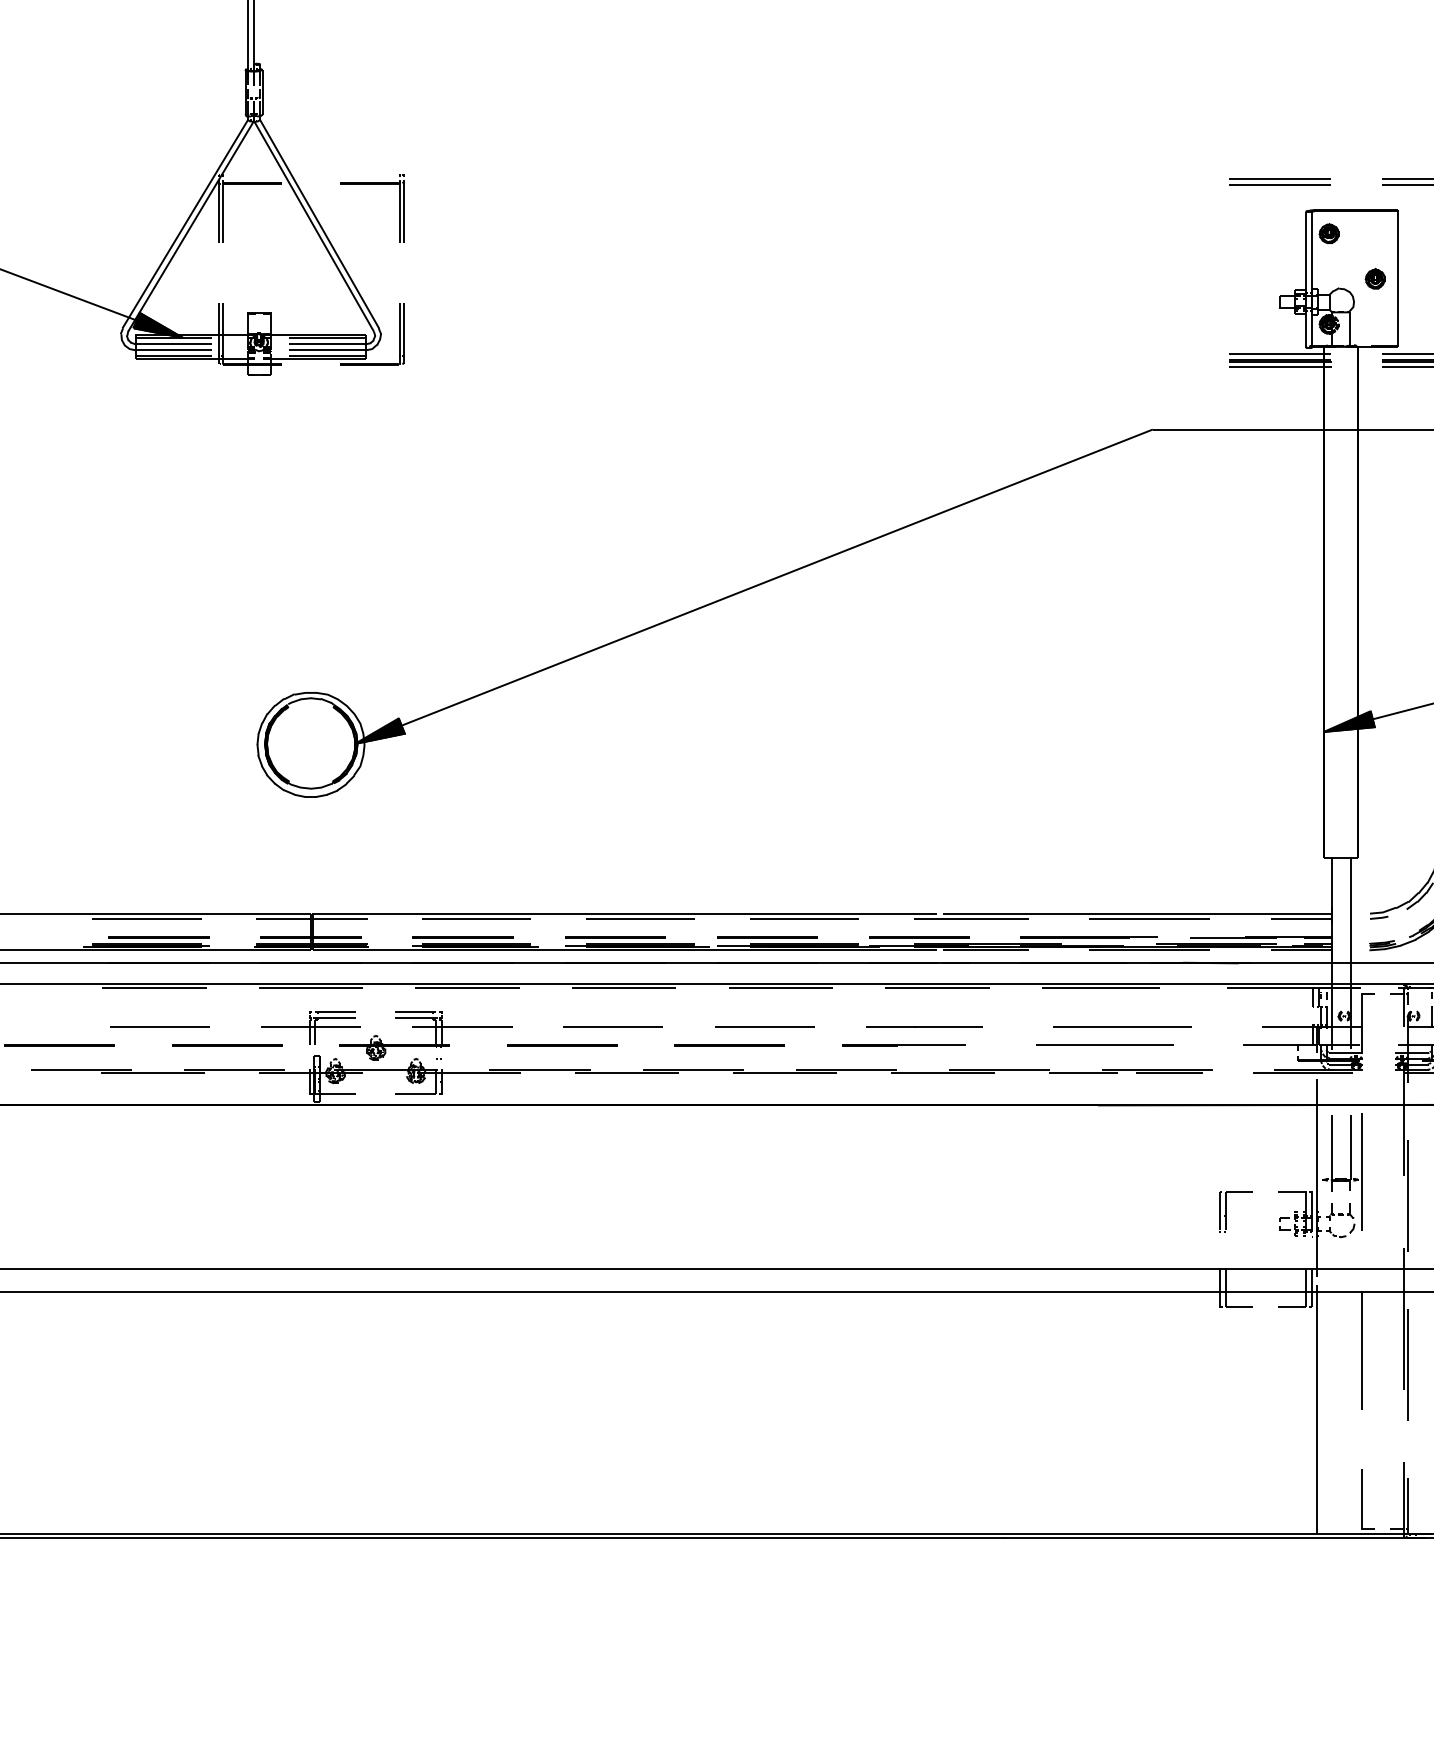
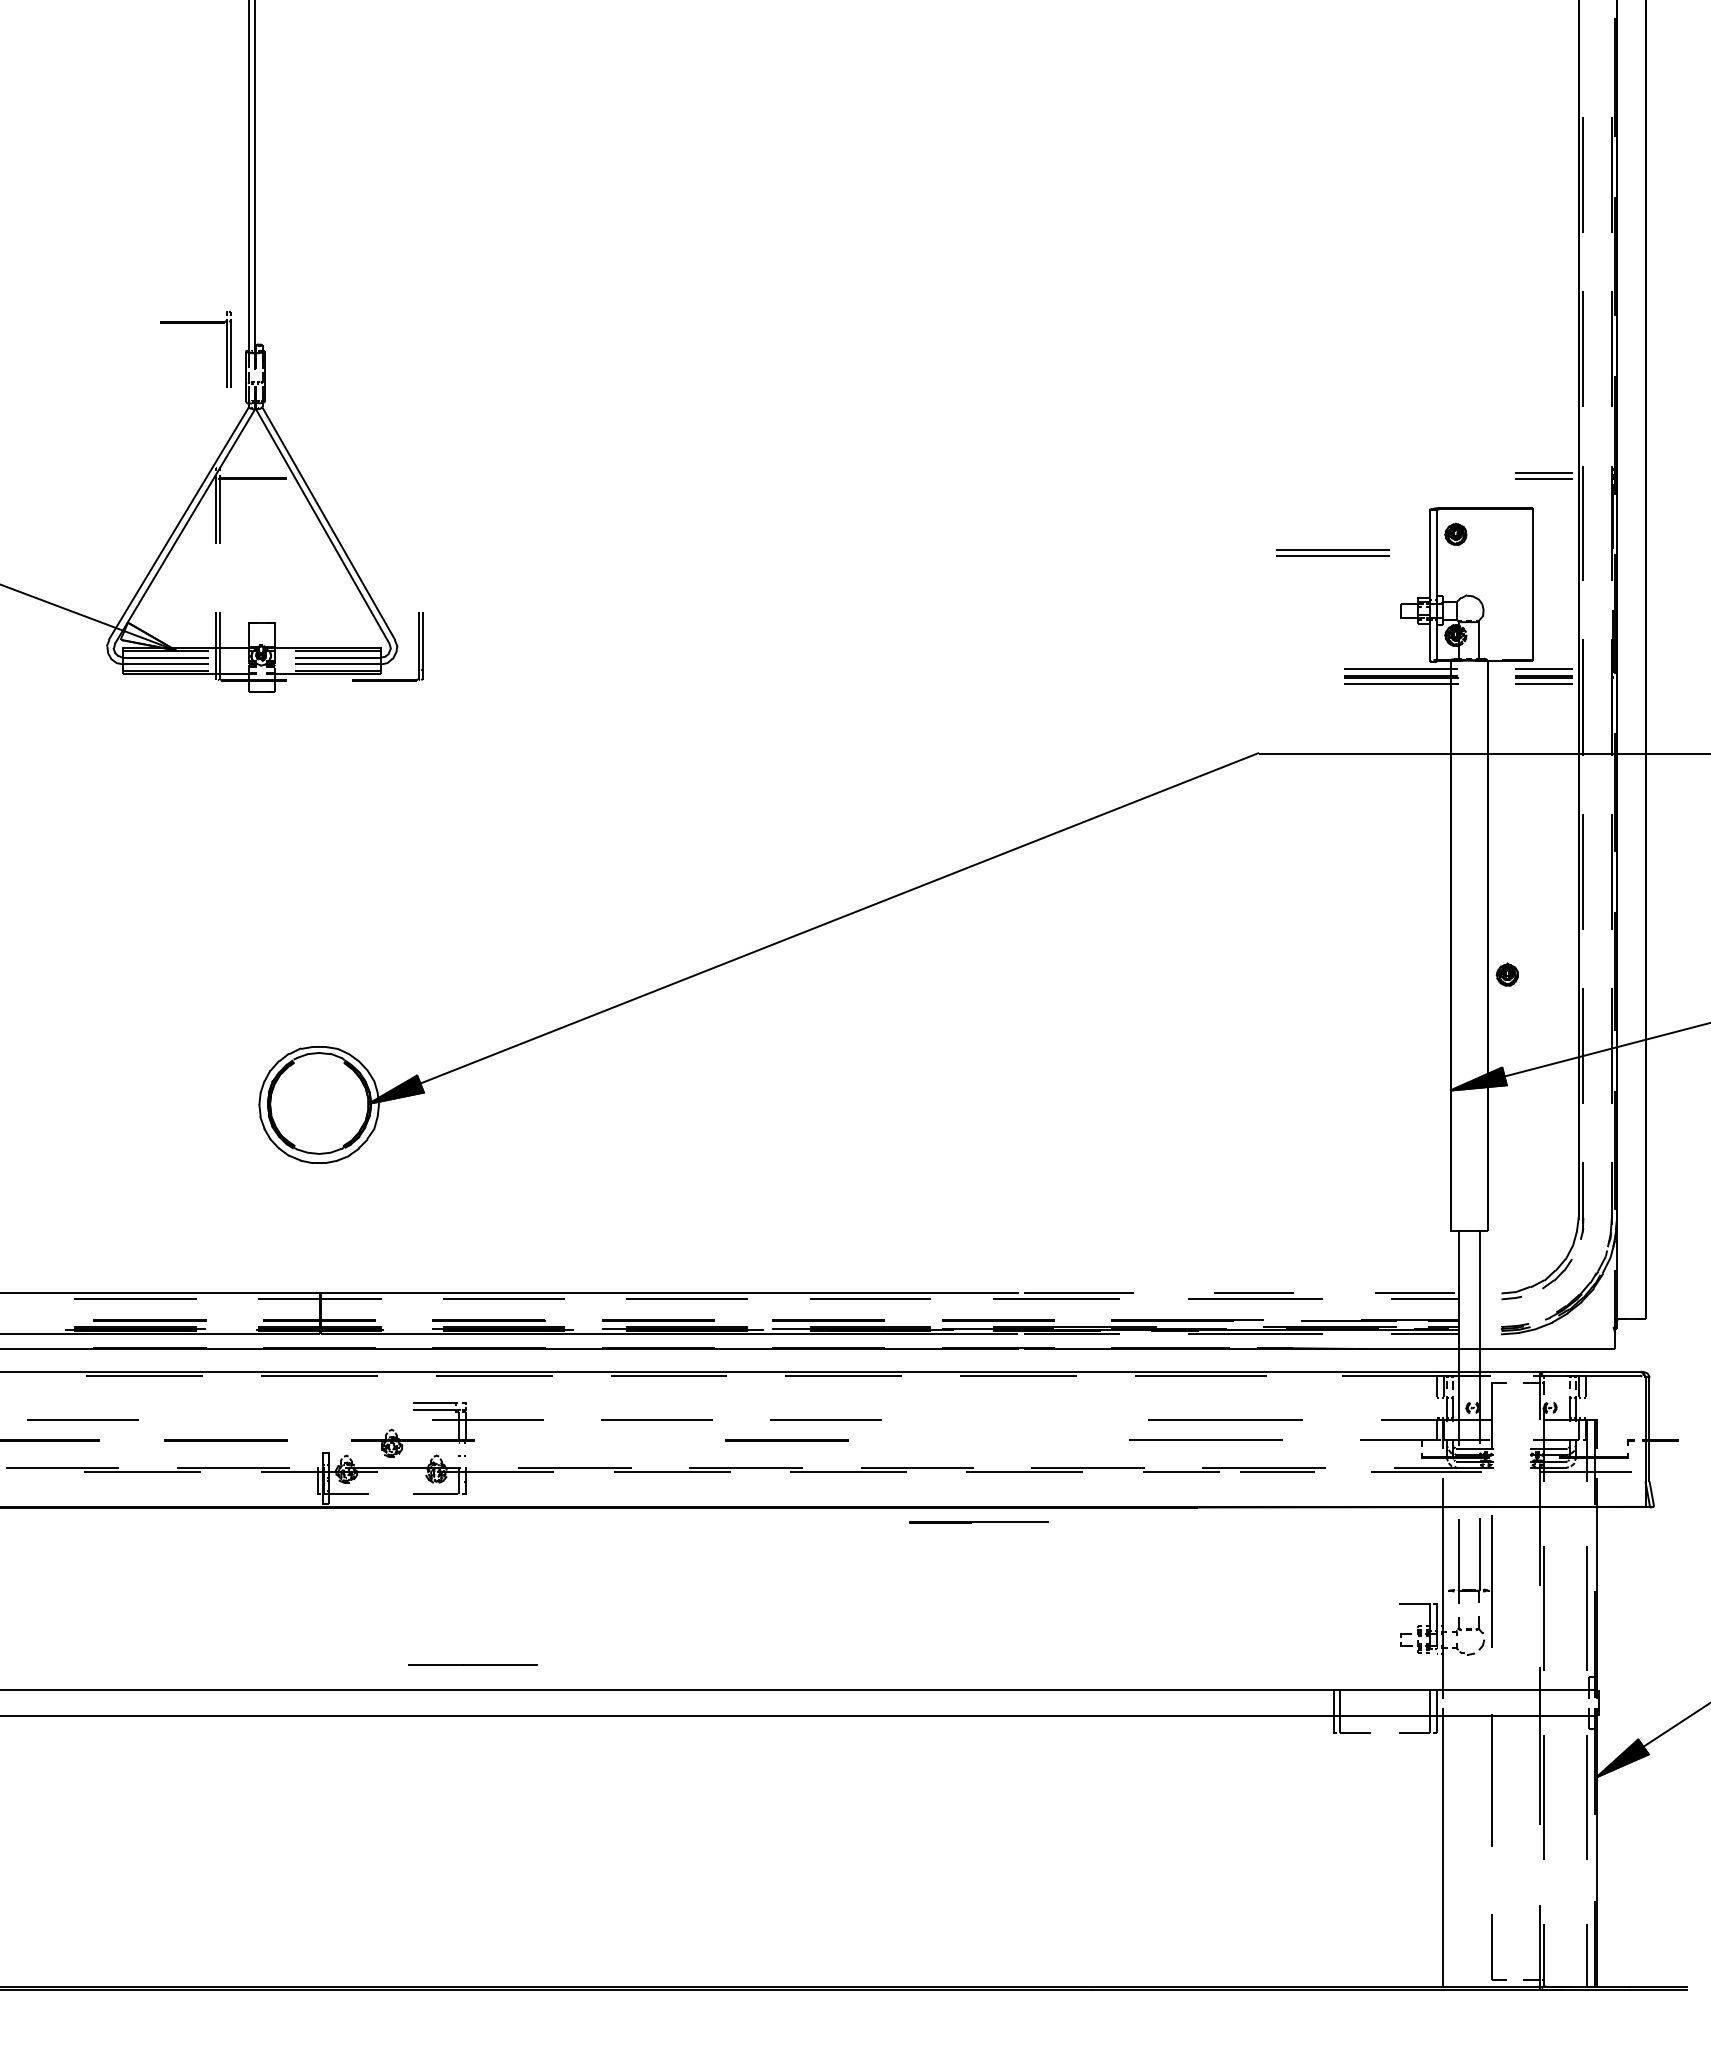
part: (1279, 181) -> (1332, 552), moved
part: (372, 184) -> (195, 323), moved
part: (1374, 278) -> (1506, 974), moved
fill: (158, 325) -> (148, 636), removed
line: (1150, 913) -> (1256, 1293), solid -> dashed
line: (159, 1026) -> (82, 1419), moved
line: (923, 1026) -> (472, 1664), moved
part: (310, 1027) -> (318, 1420), removed
line: (562, 1045) -> (599, 1440), removed
line: (903, 1045) -> (978, 1522), moved
part: (1225, 1211) -> (1340, 1626), removed

